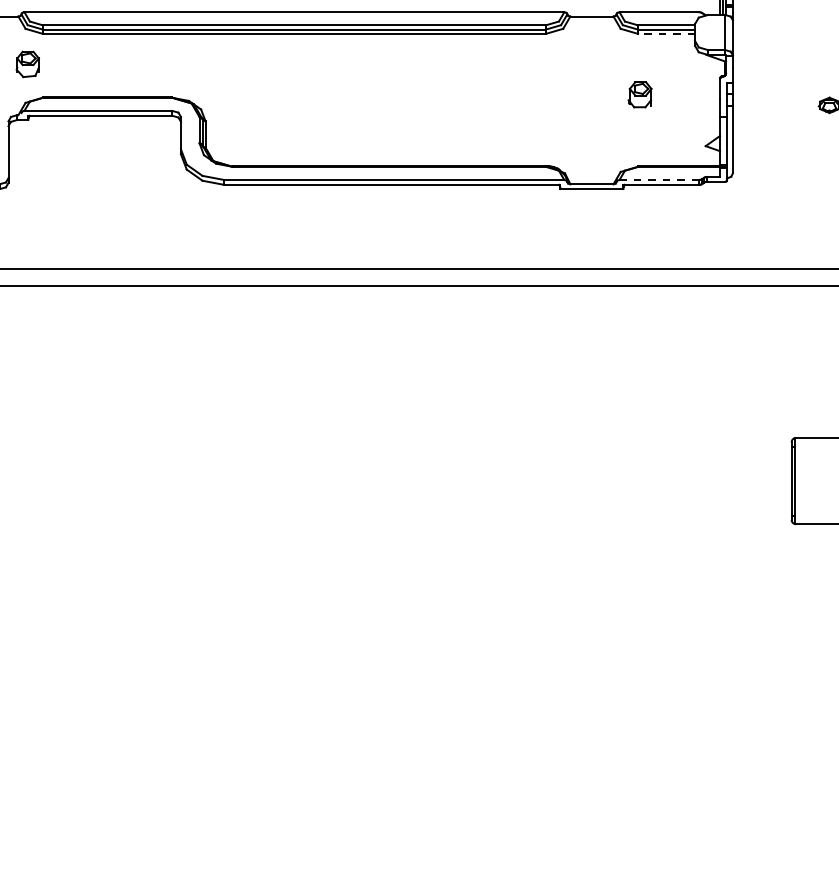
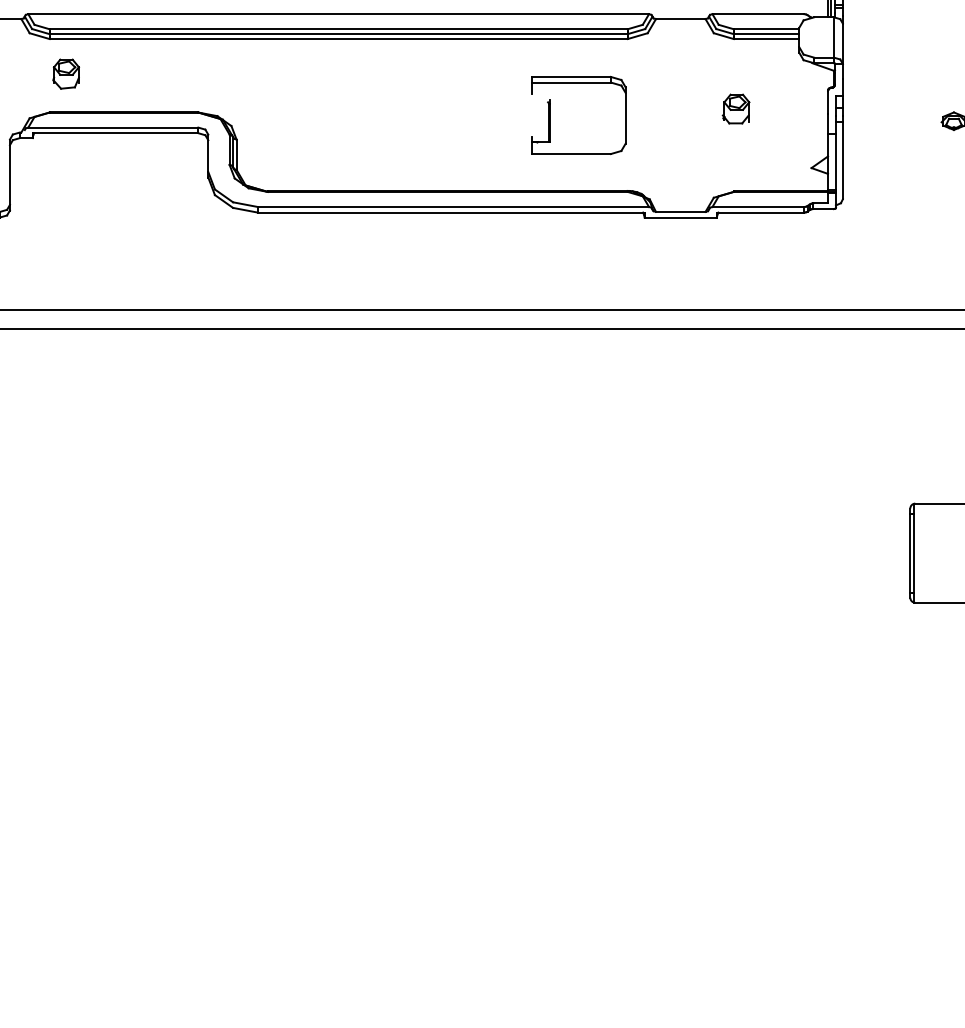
line: (666, 34) -> (766, 39), dashed -> solid
part: (28, 63) -> (66, 73), moved
part: (478, 99) -> (550, 114), added
line: (659, 180) -> (758, 207), dashed -> solid

